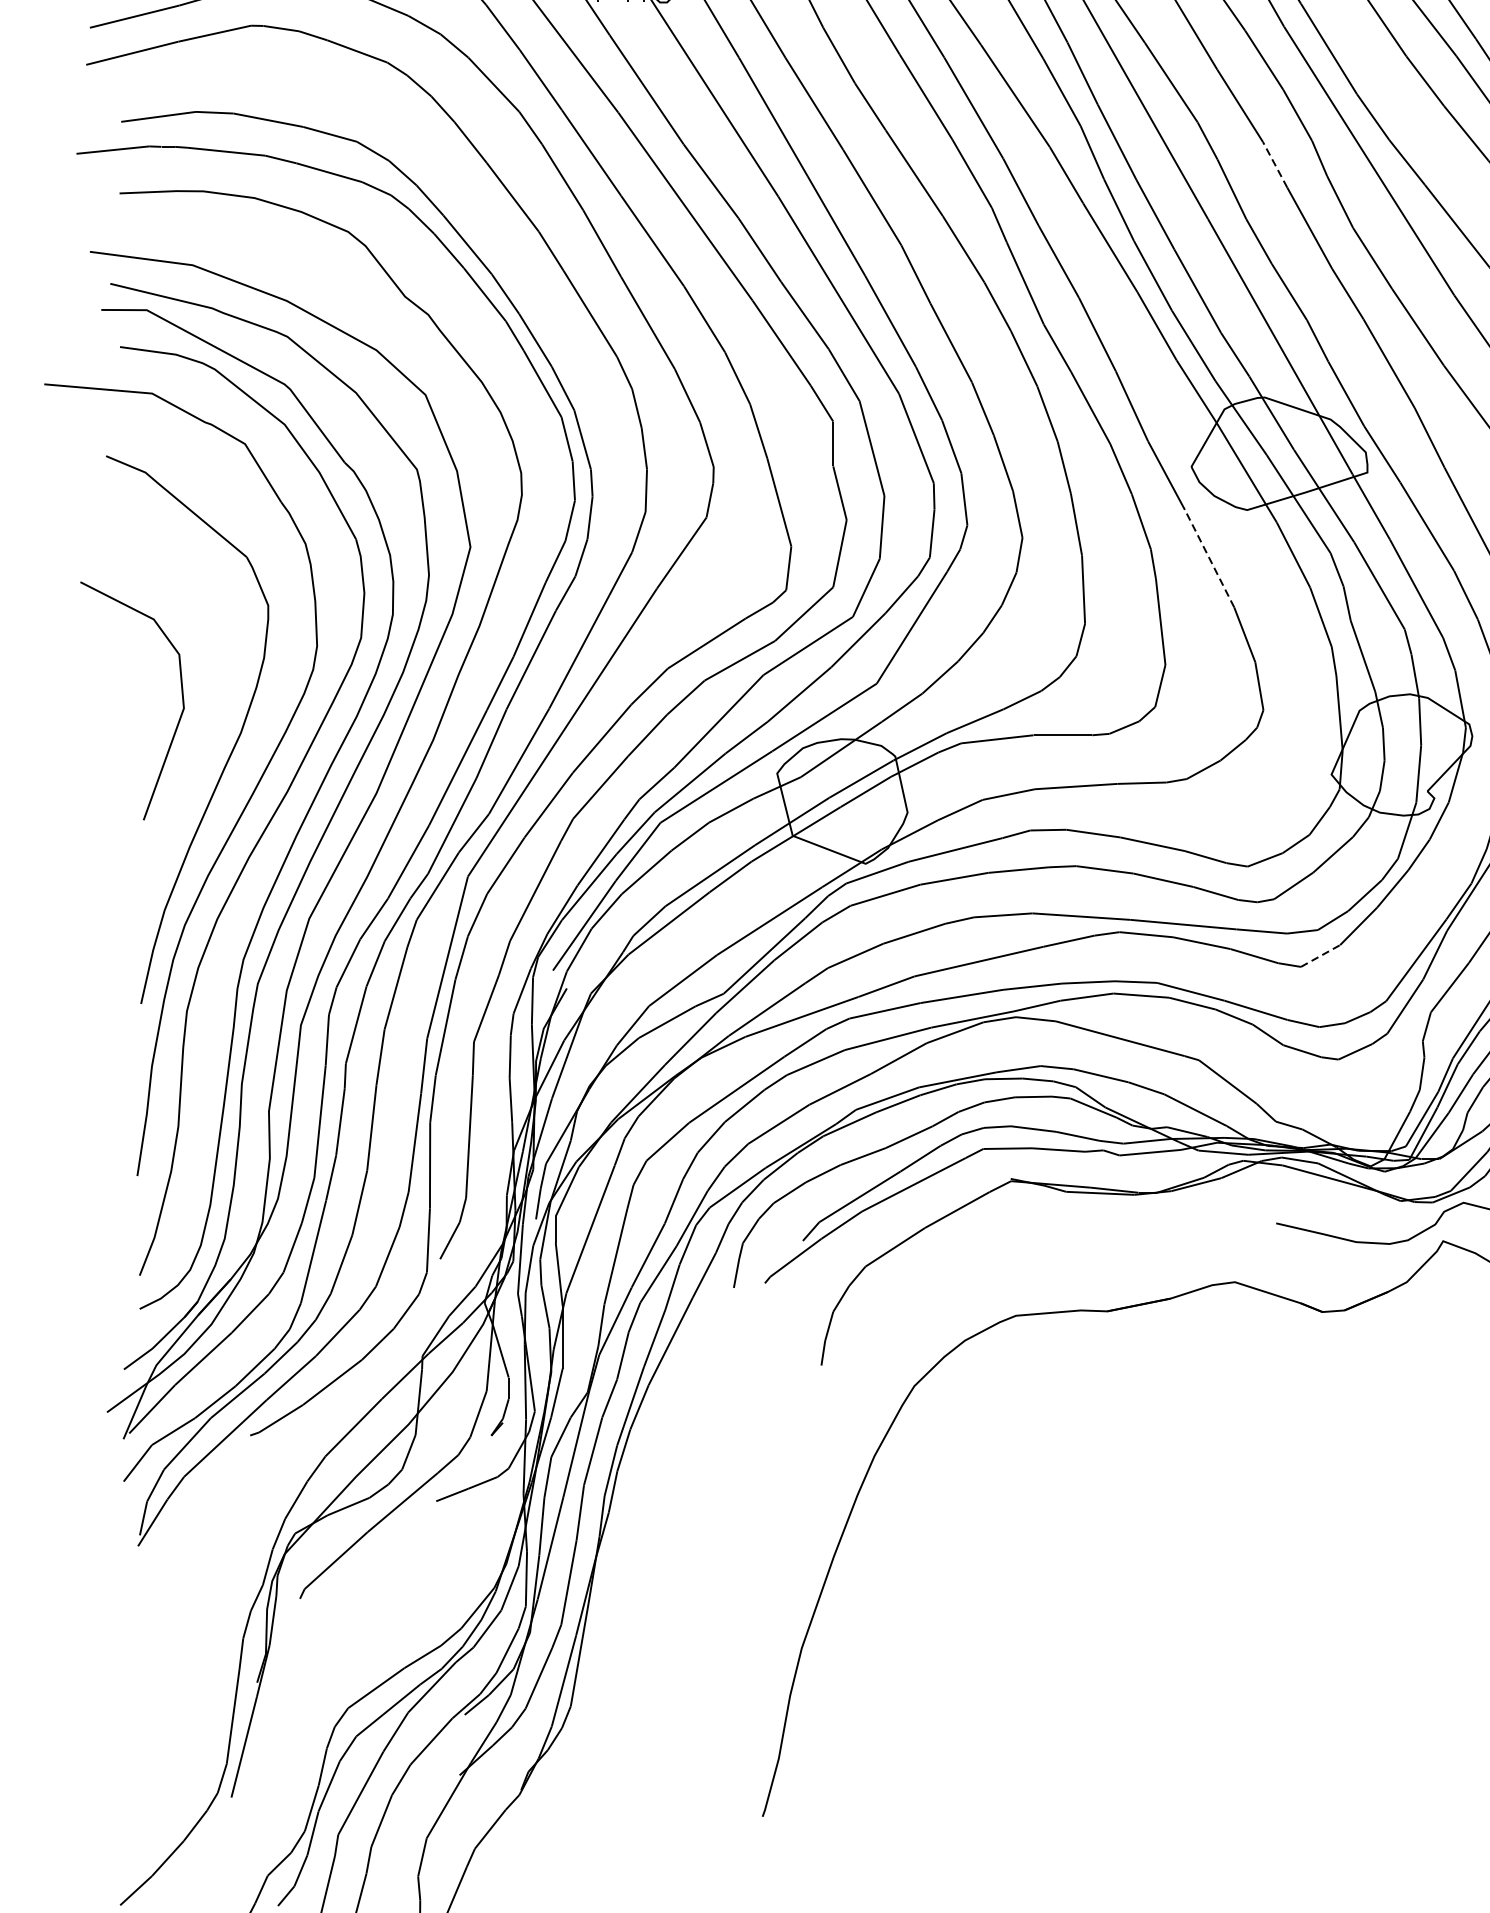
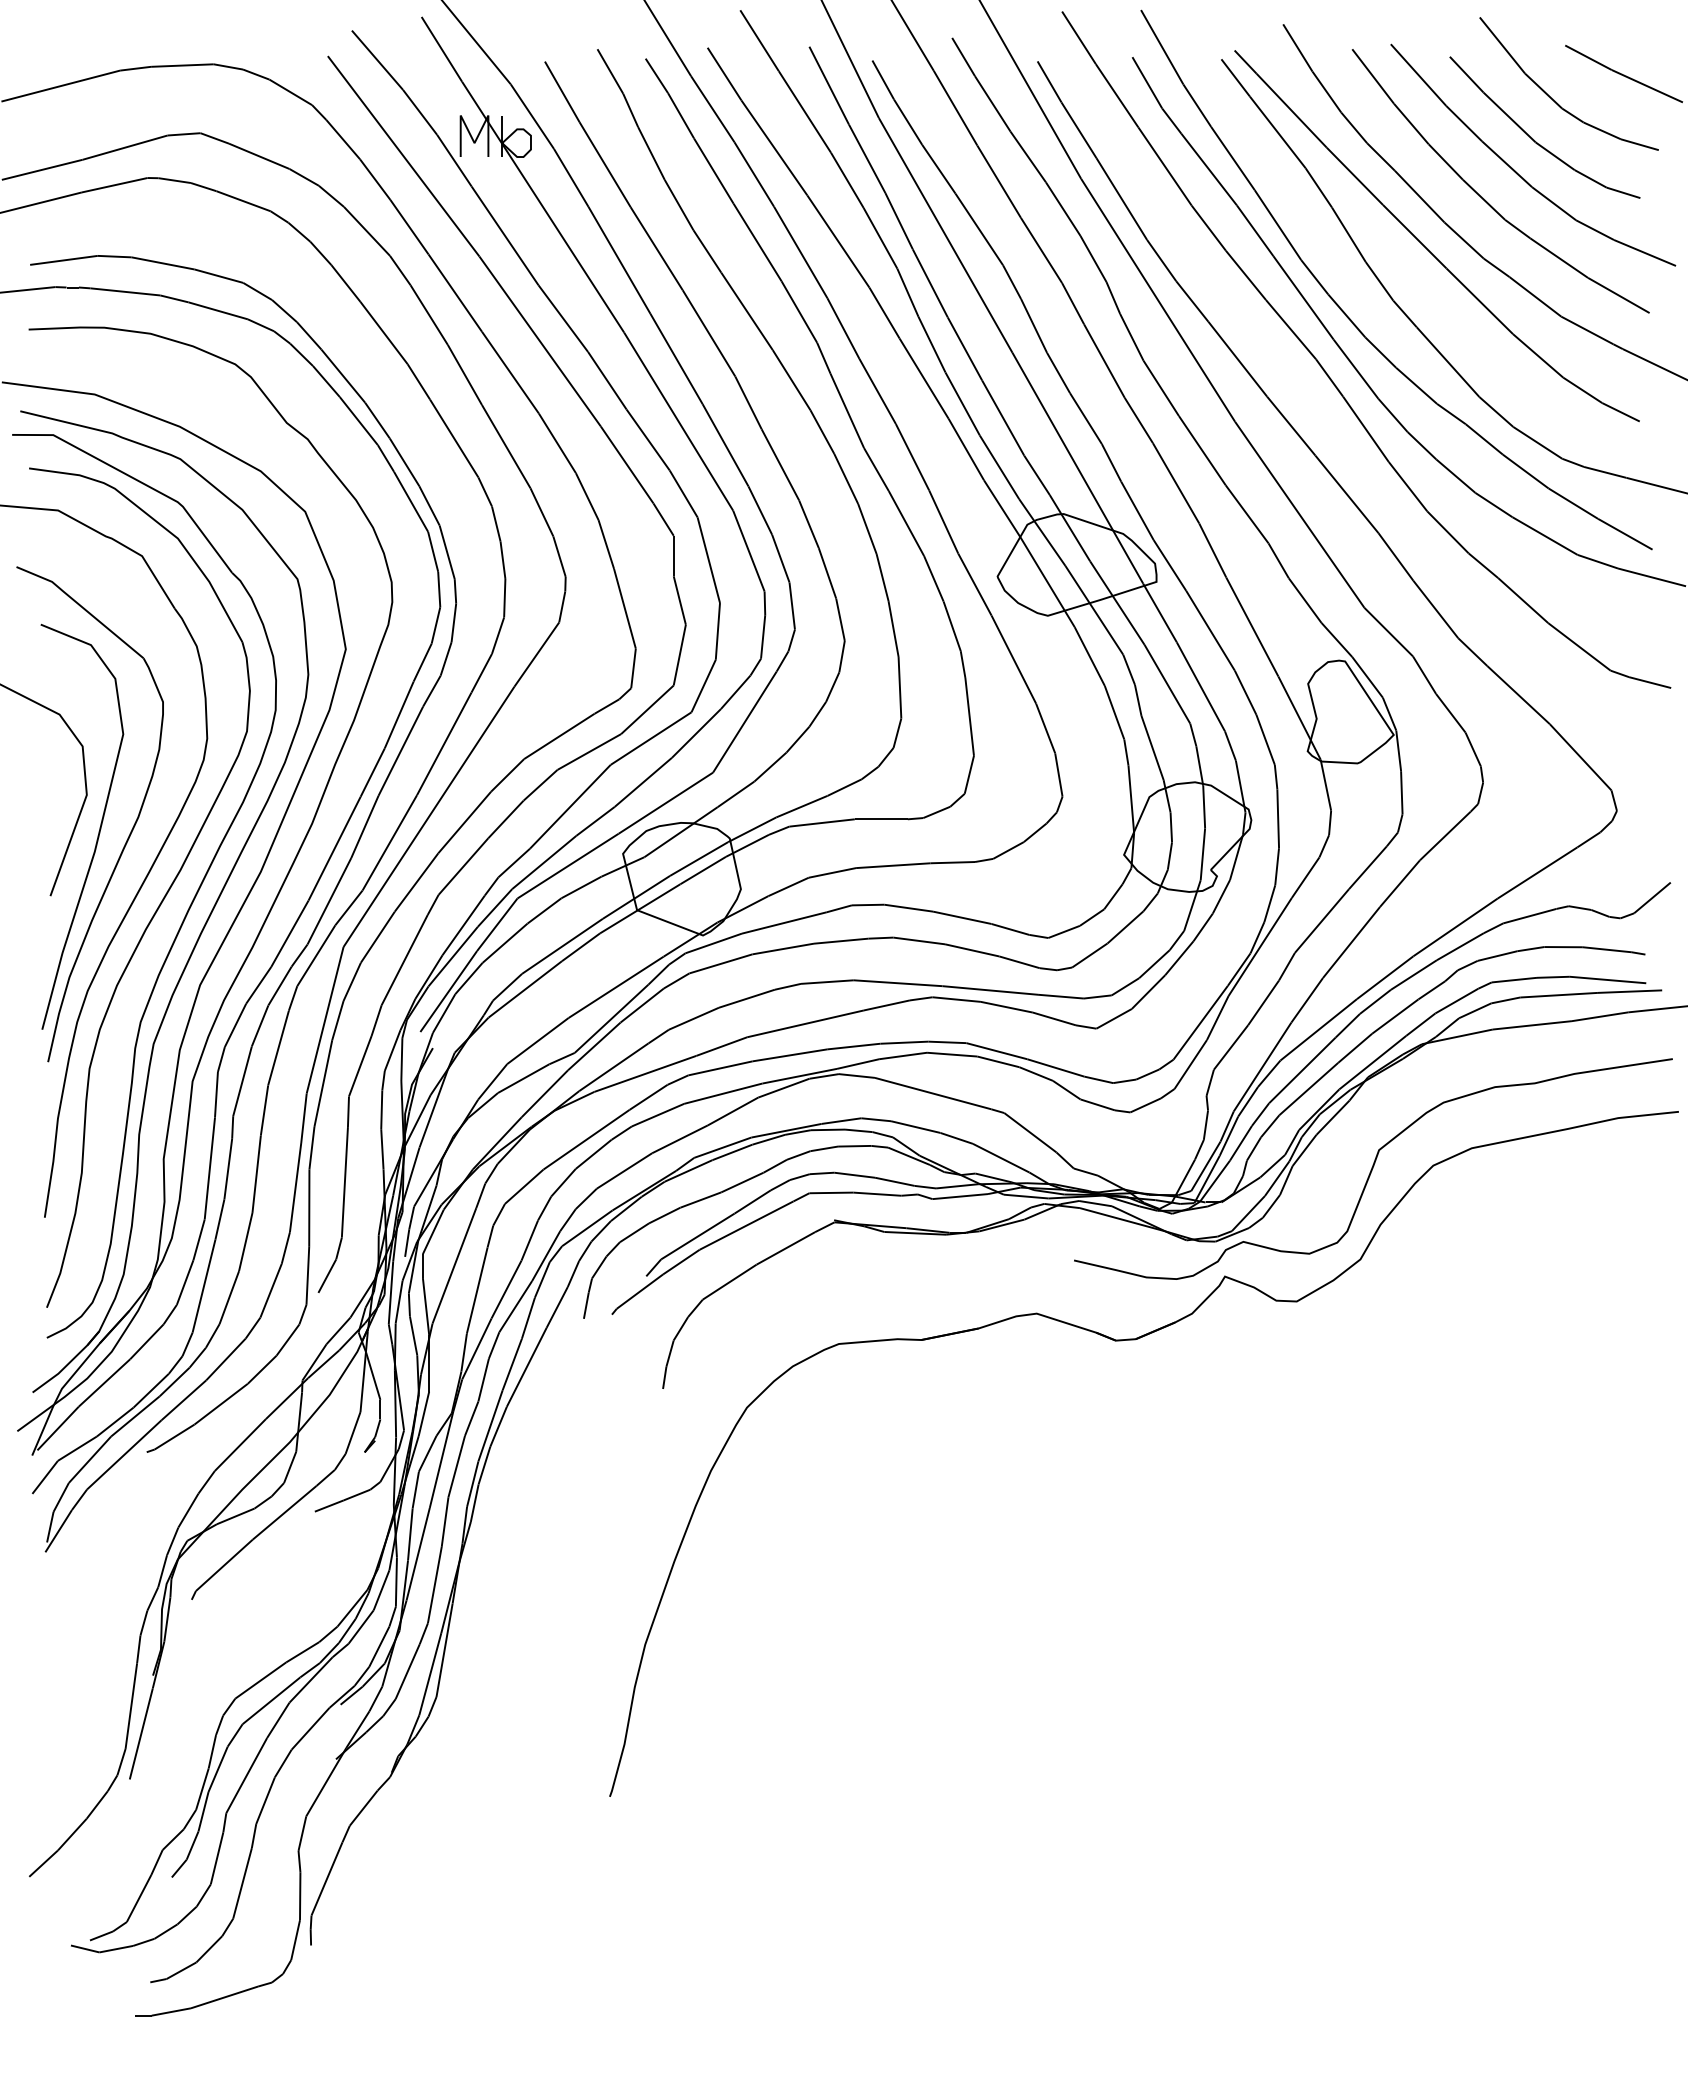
line: (1274, 164) -> (1072, 303), dashed -> solid
line: (1209, 558) -> (1013, 659), dashed -> solid
curve: (196, 748) -> (98, 831), added
line: (1320, 955) -> (1114, 1018), dashed -> solid

